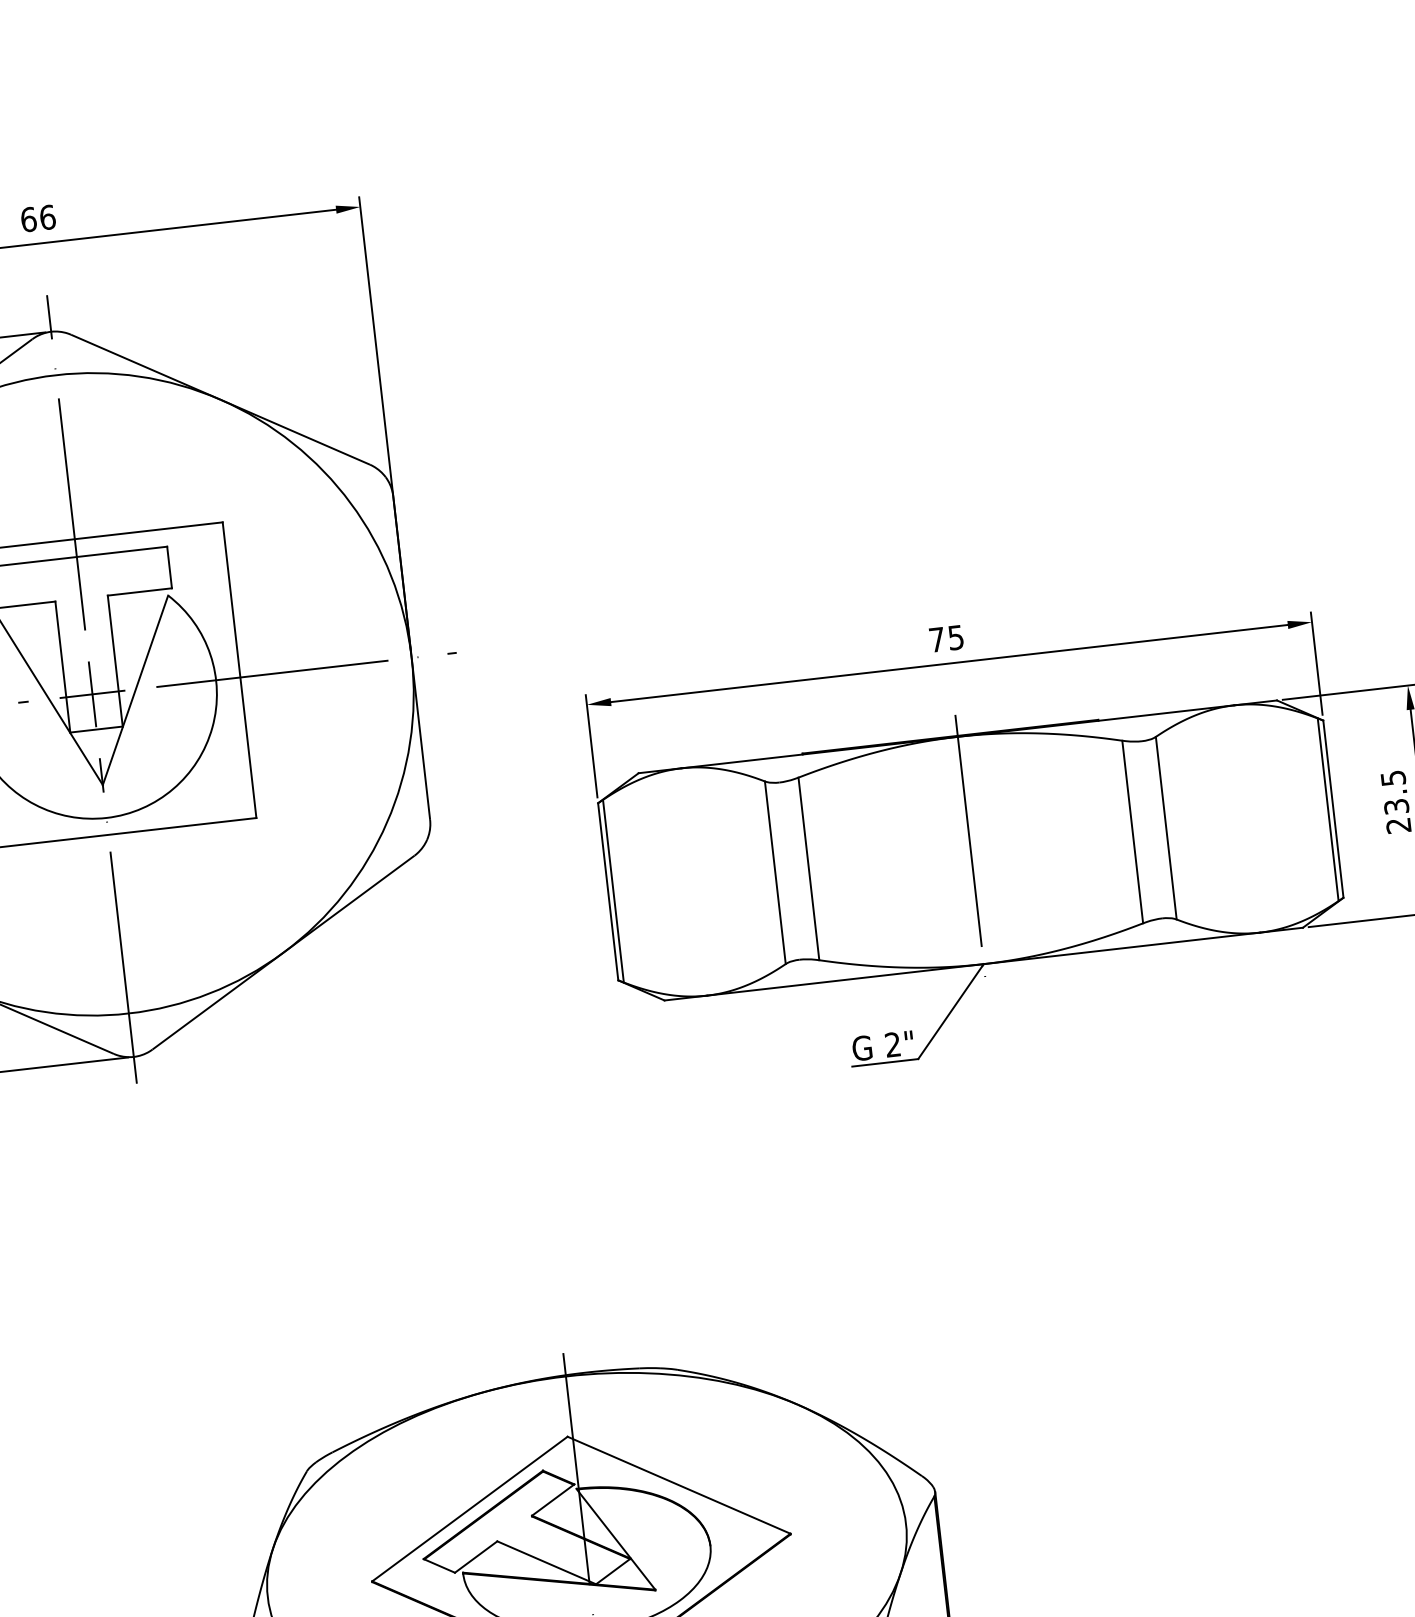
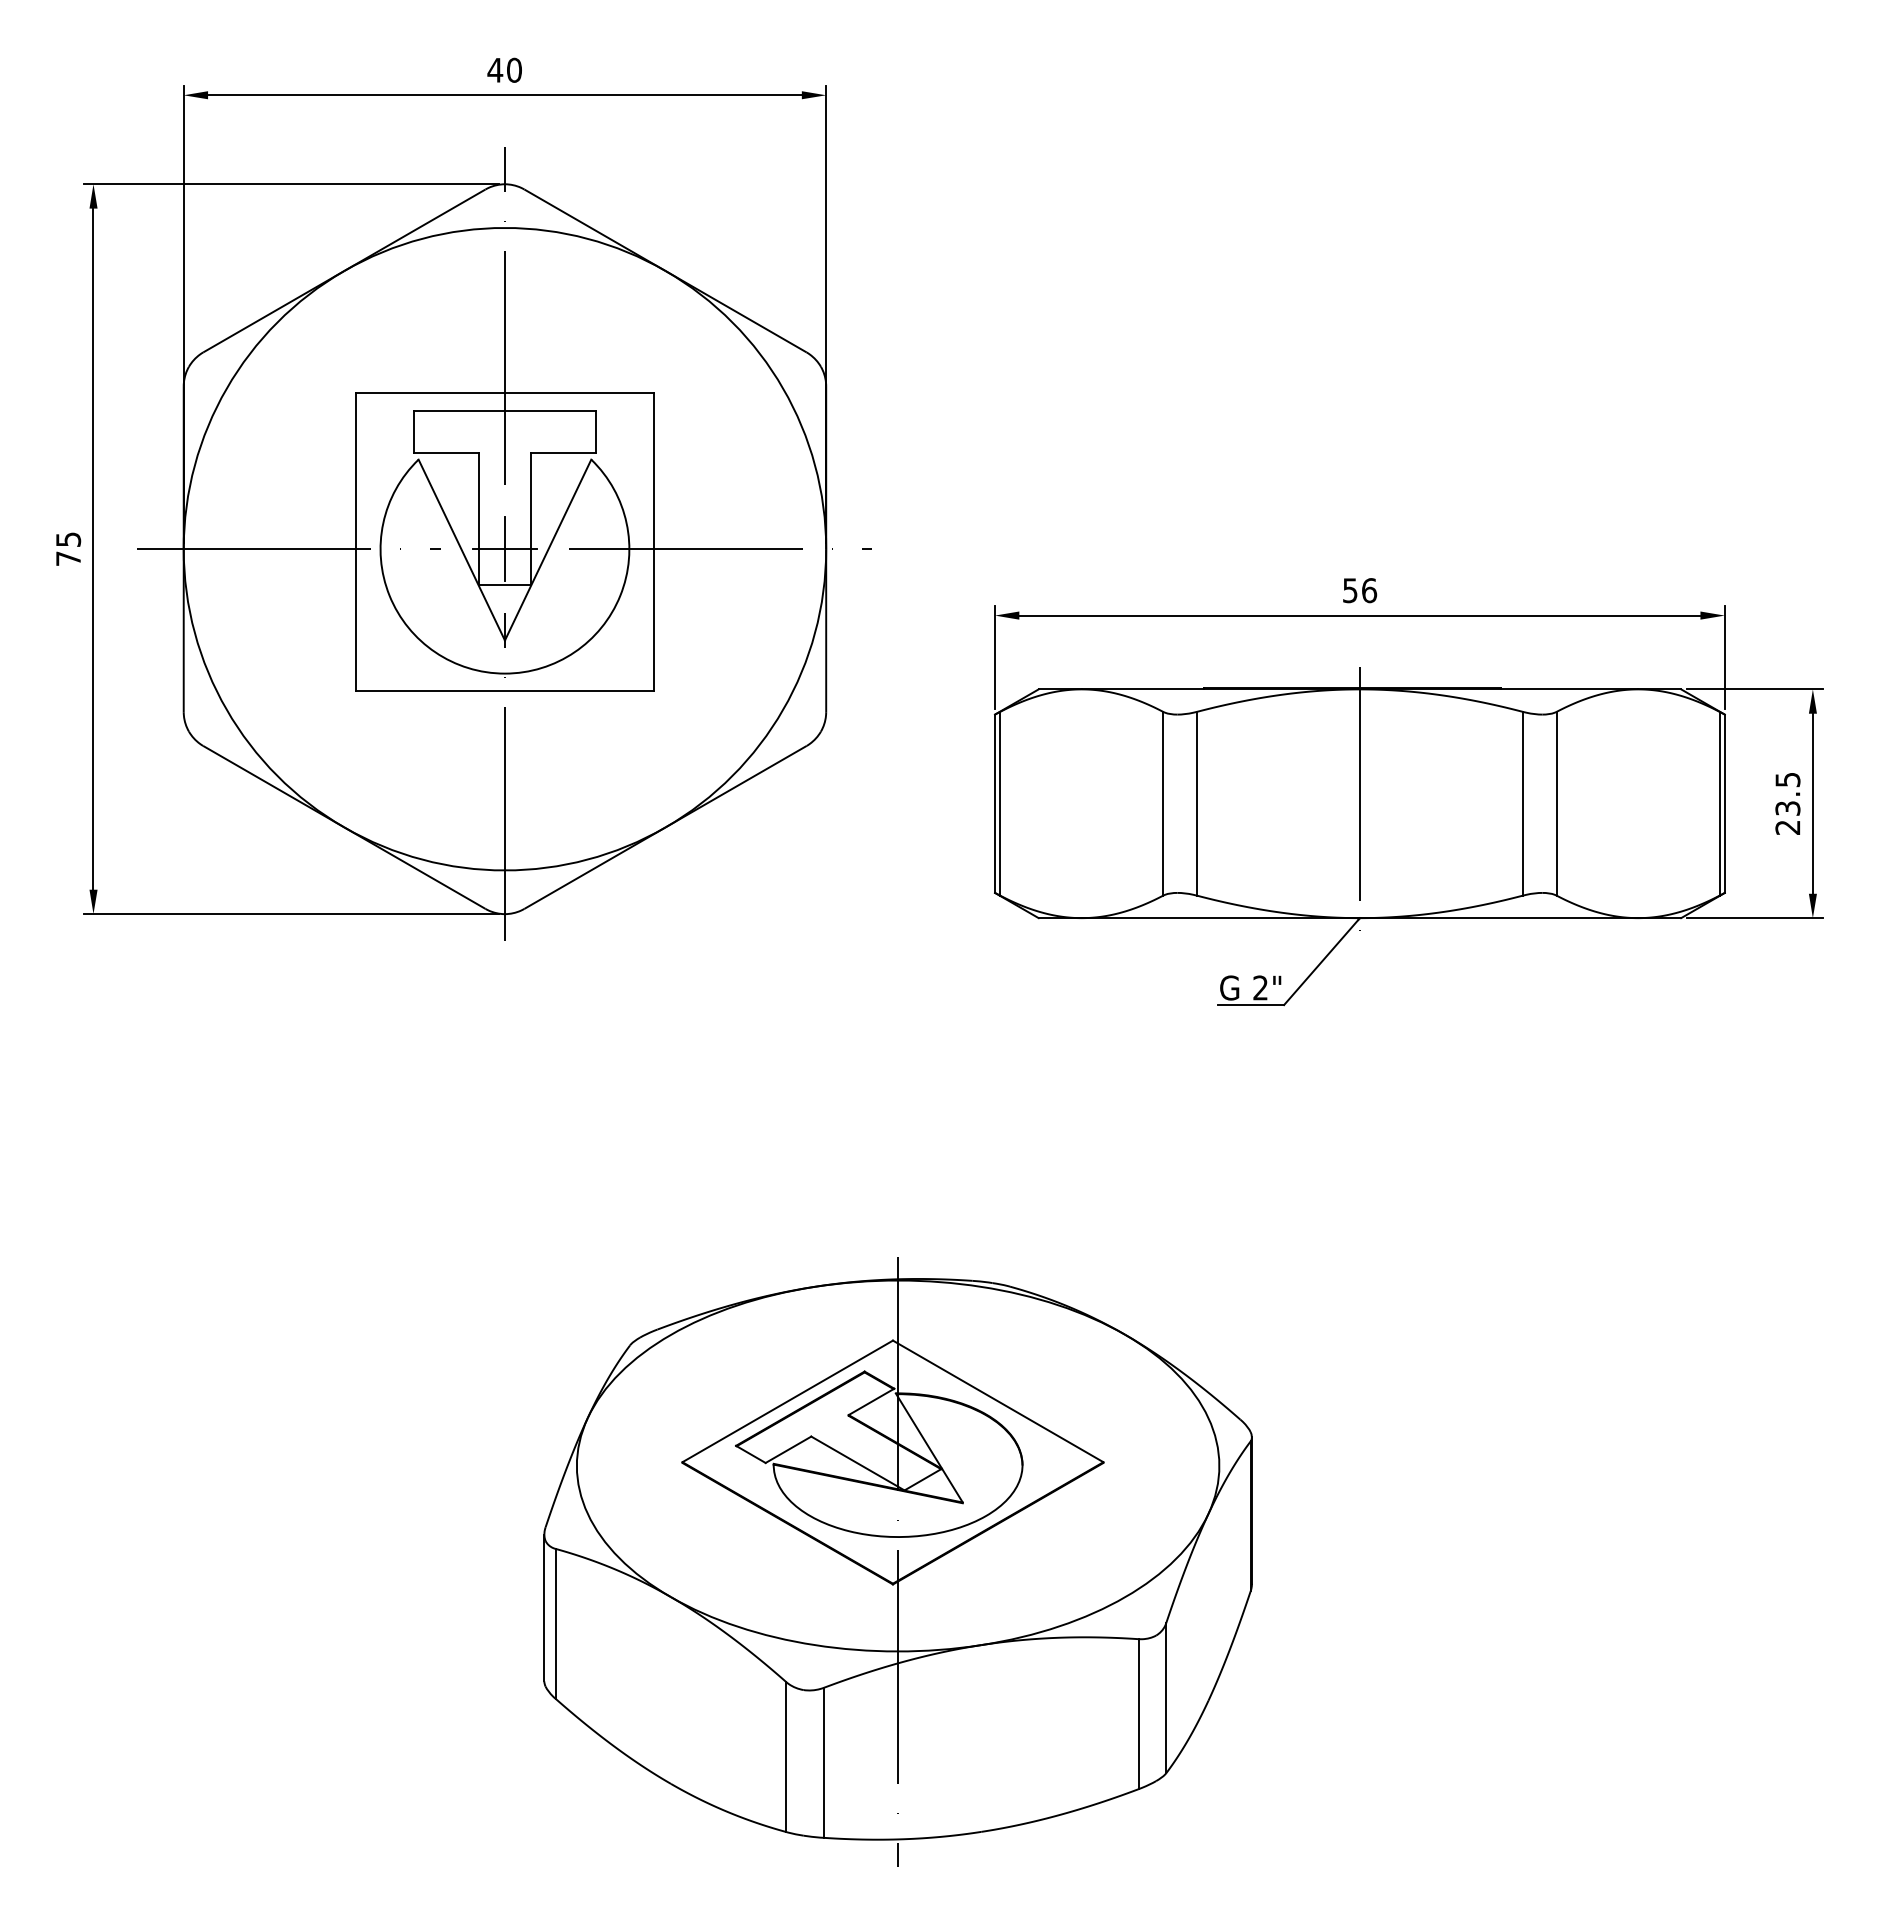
text: (37, 217) -> (504, 69), 66 -> 40
text: (947, 638) -> (1360, 590), 75 -> 56

